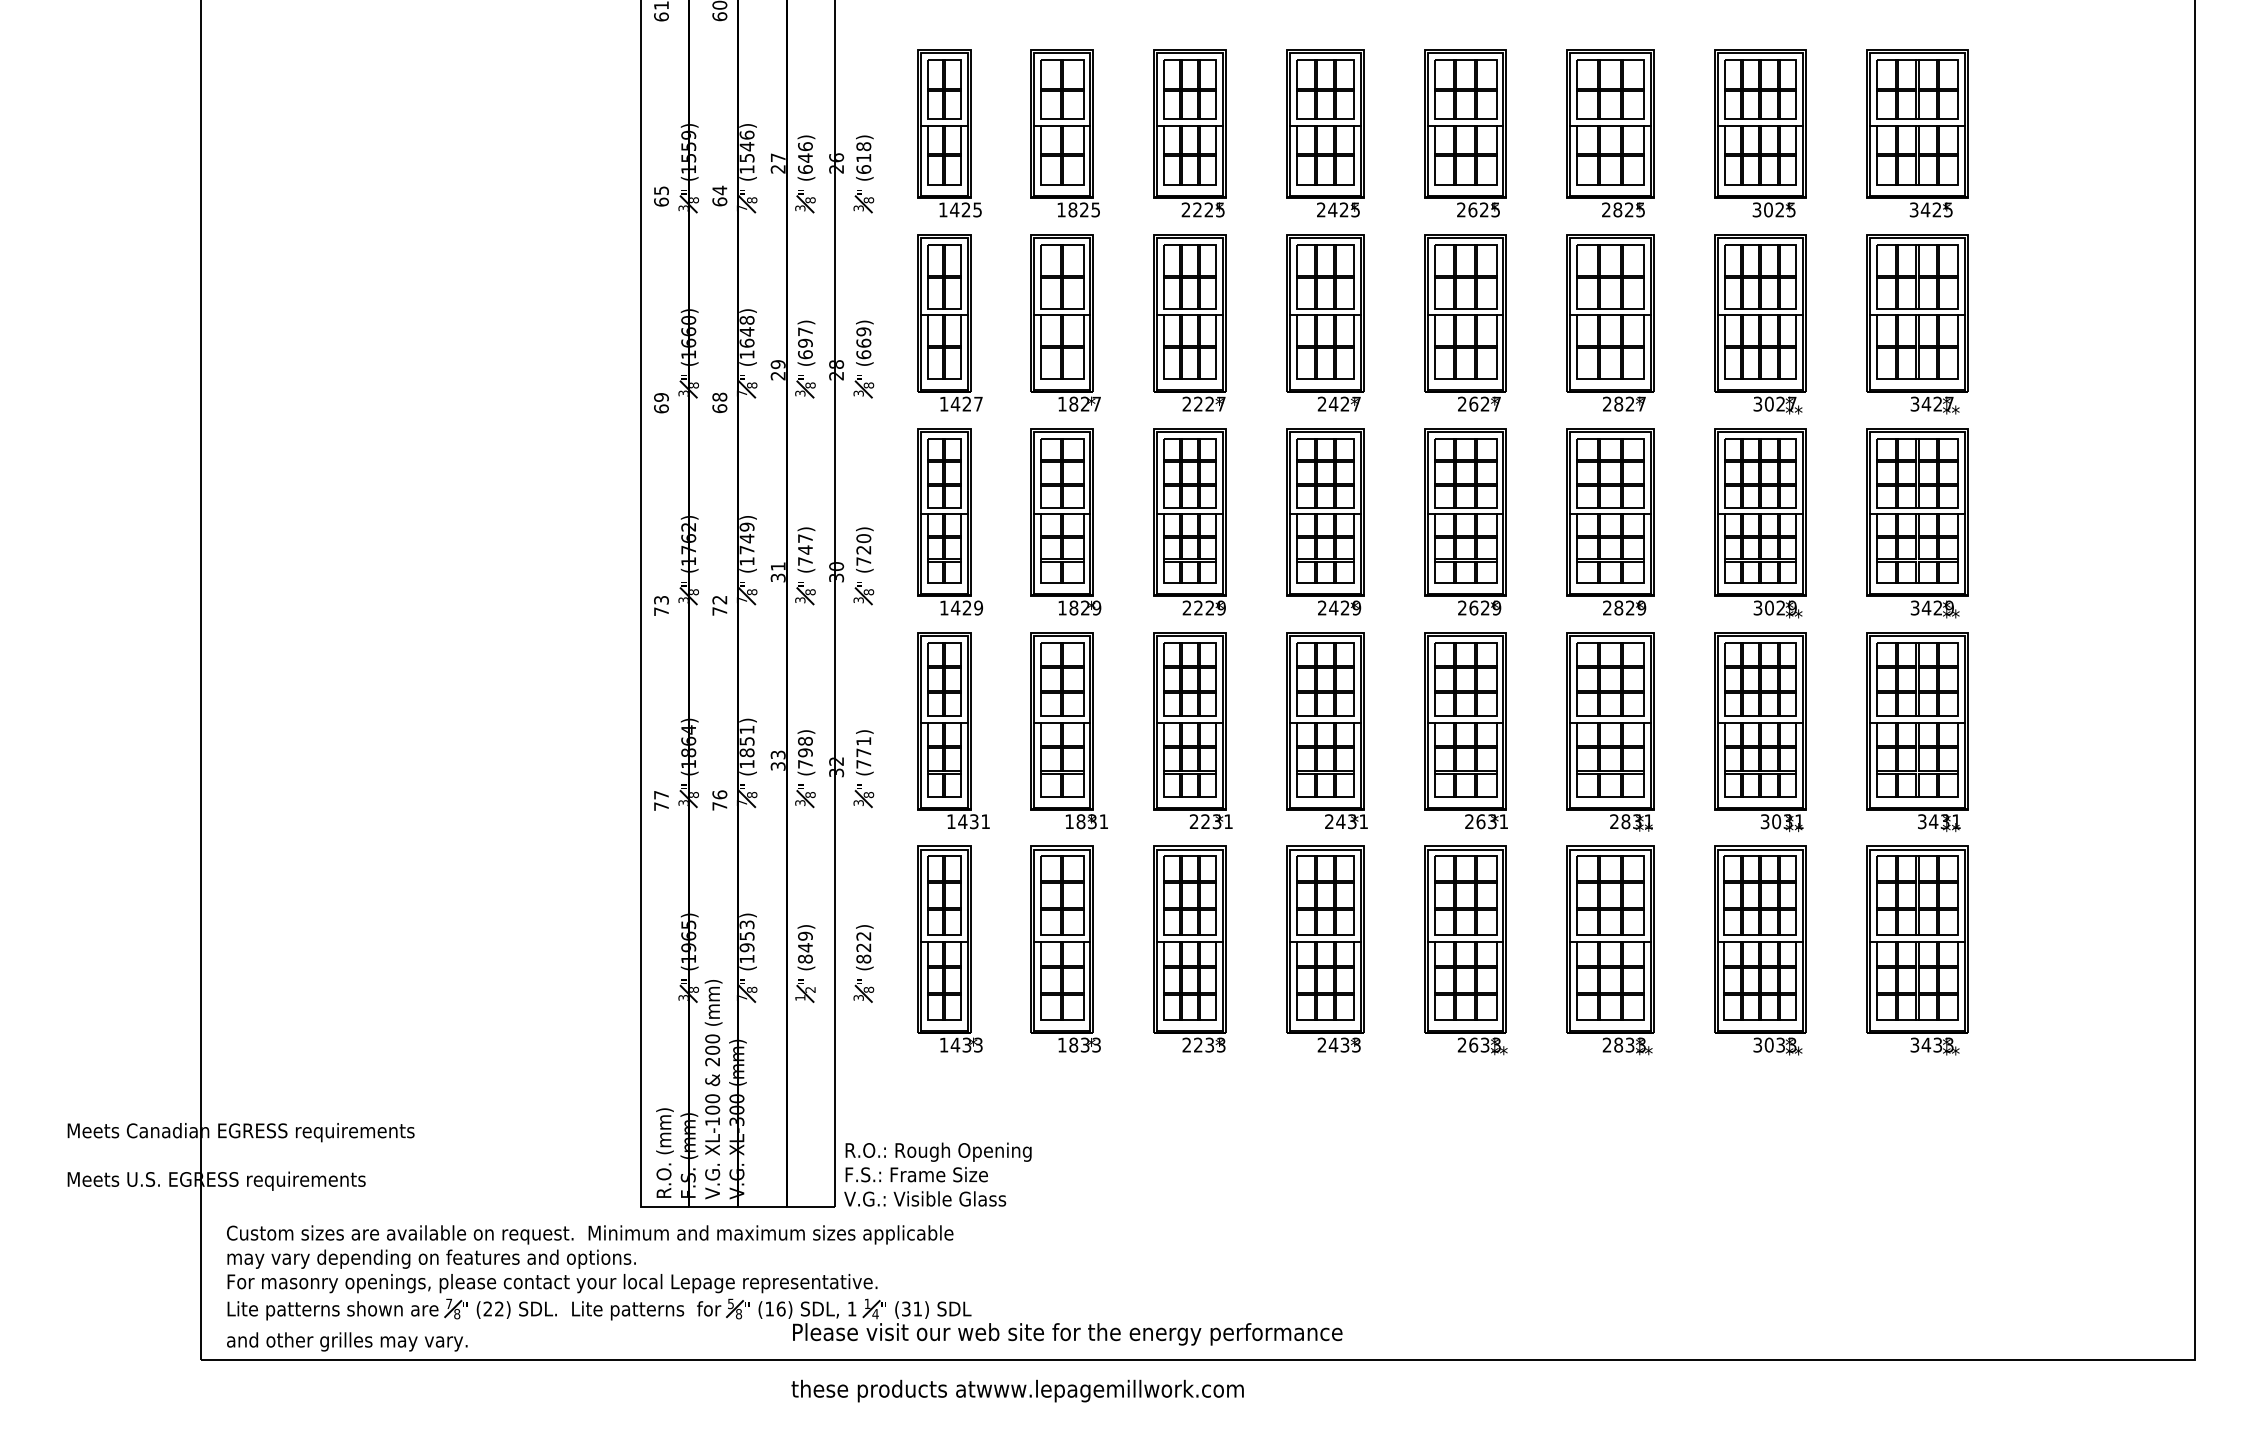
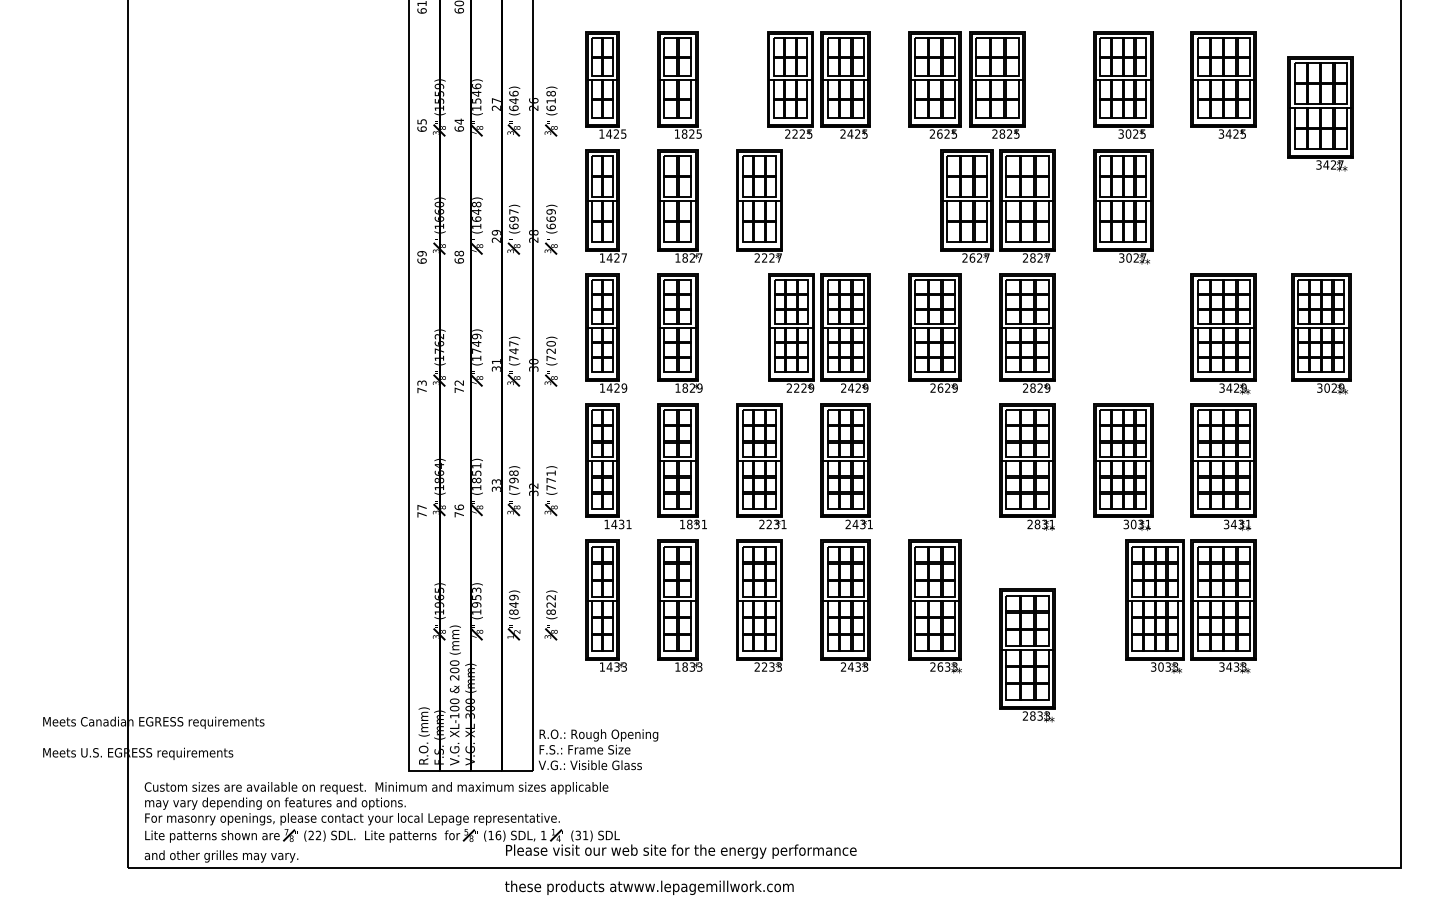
part: (1190, 132) -> (790, 84), moved
part: (1610, 132) -> (997, 84), moved
part: (1325, 321) -> (845, 205), removed
part: (1464, 321) -> (966, 205), moved
part: (1917, 323) -> (1320, 113), moved
part: (1190, 520) -> (791, 332), moved
part: (1760, 522) -> (1321, 333), moved
part: (1466, 730) -> (935, 466), removed
part: (1610, 950) -> (1027, 655), moved
part: (1759, 950) -> (1154, 606), moved

